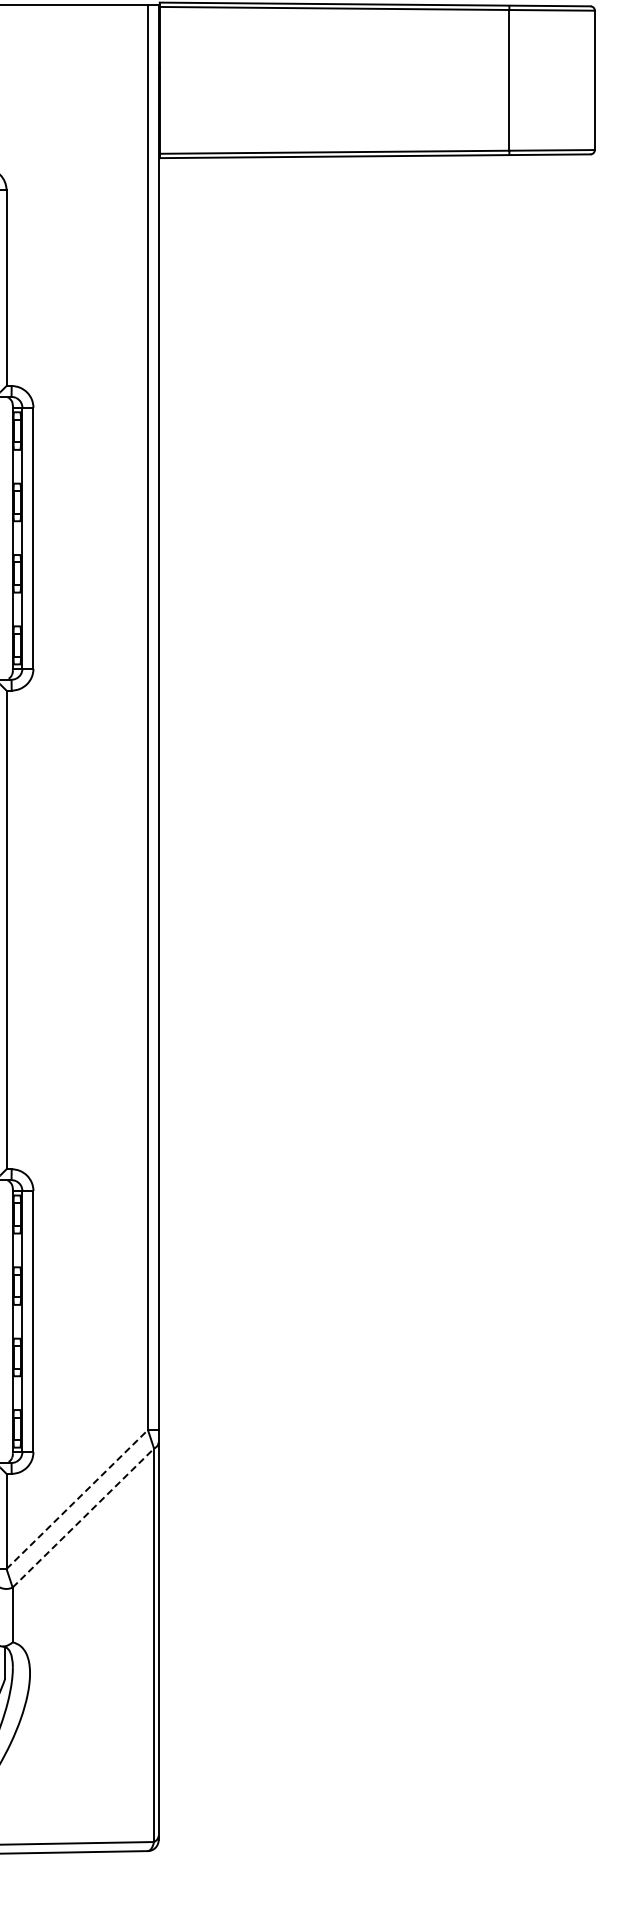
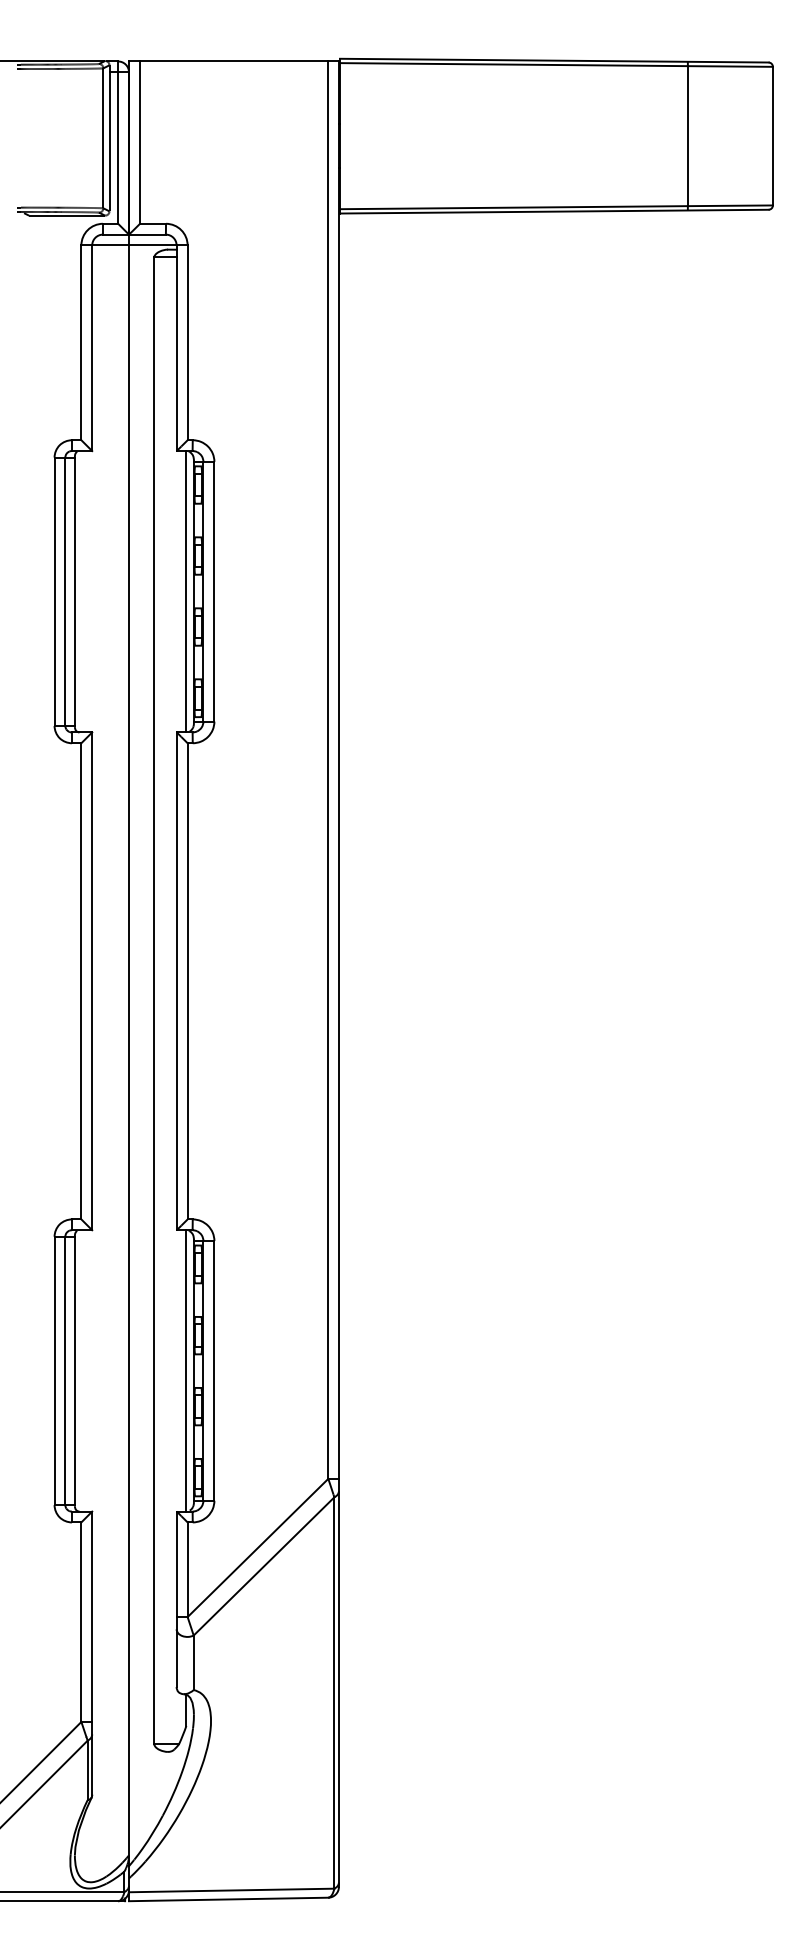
line: (5, 538) -> (186, 591), added
line: (5, 1321) -> (186, 1370), added
line: (76, 1499) -> (257, 1547), dashed -> solid
line: (83, 1518) -> (264, 1566), dashed -> solid

